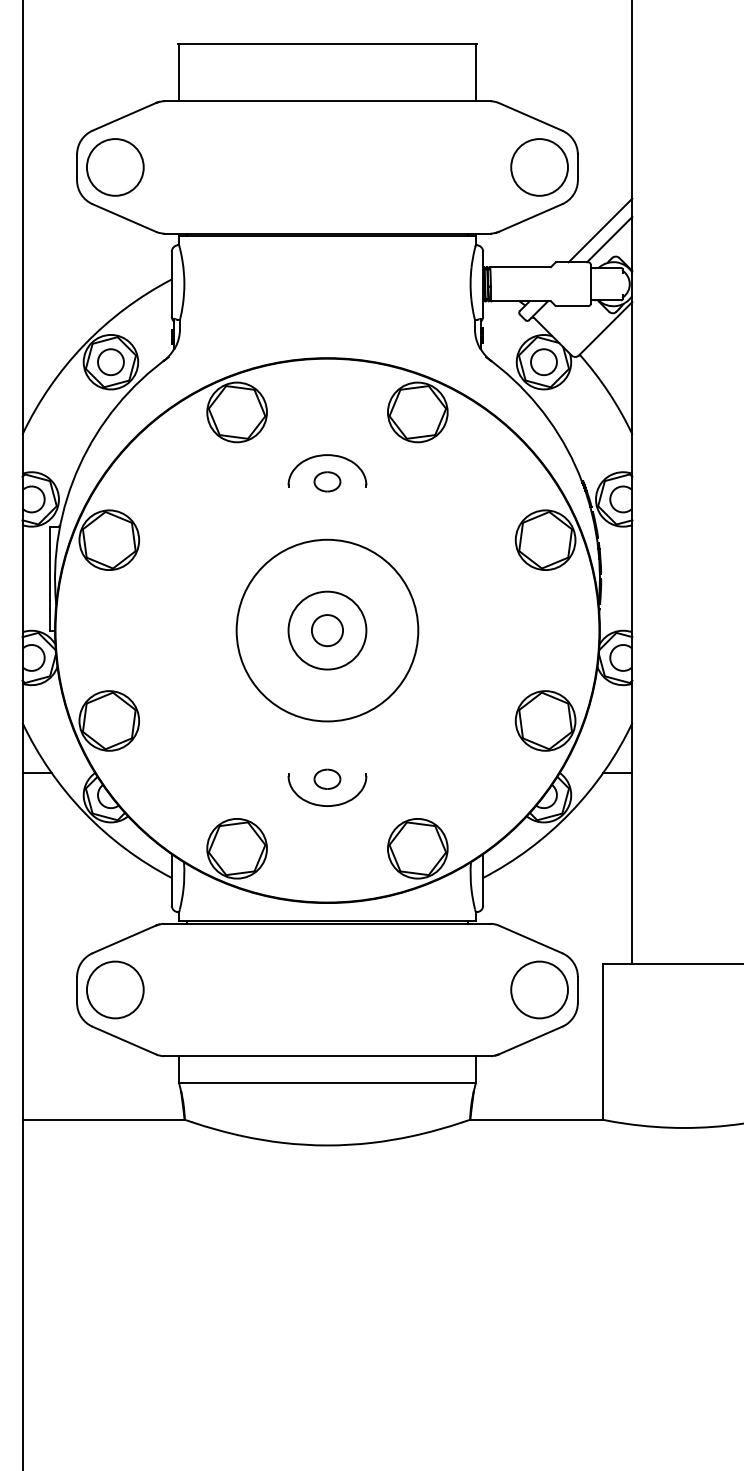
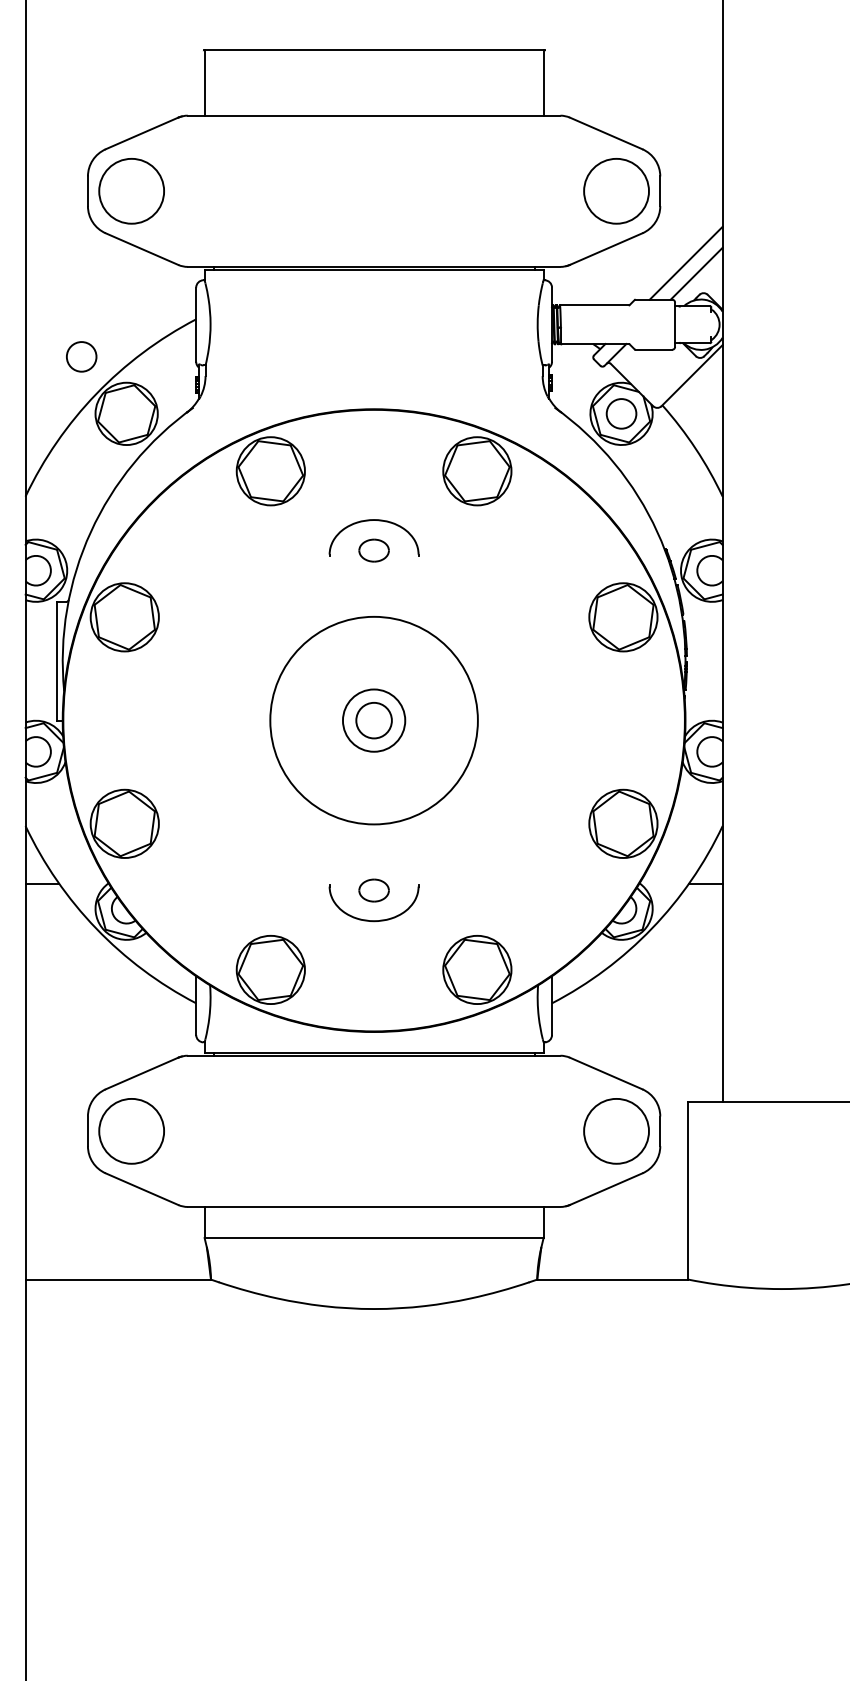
circle: (110, 361) -> (81, 356), moved
circle: (326, 630) -> (373, 720), size x0.7

